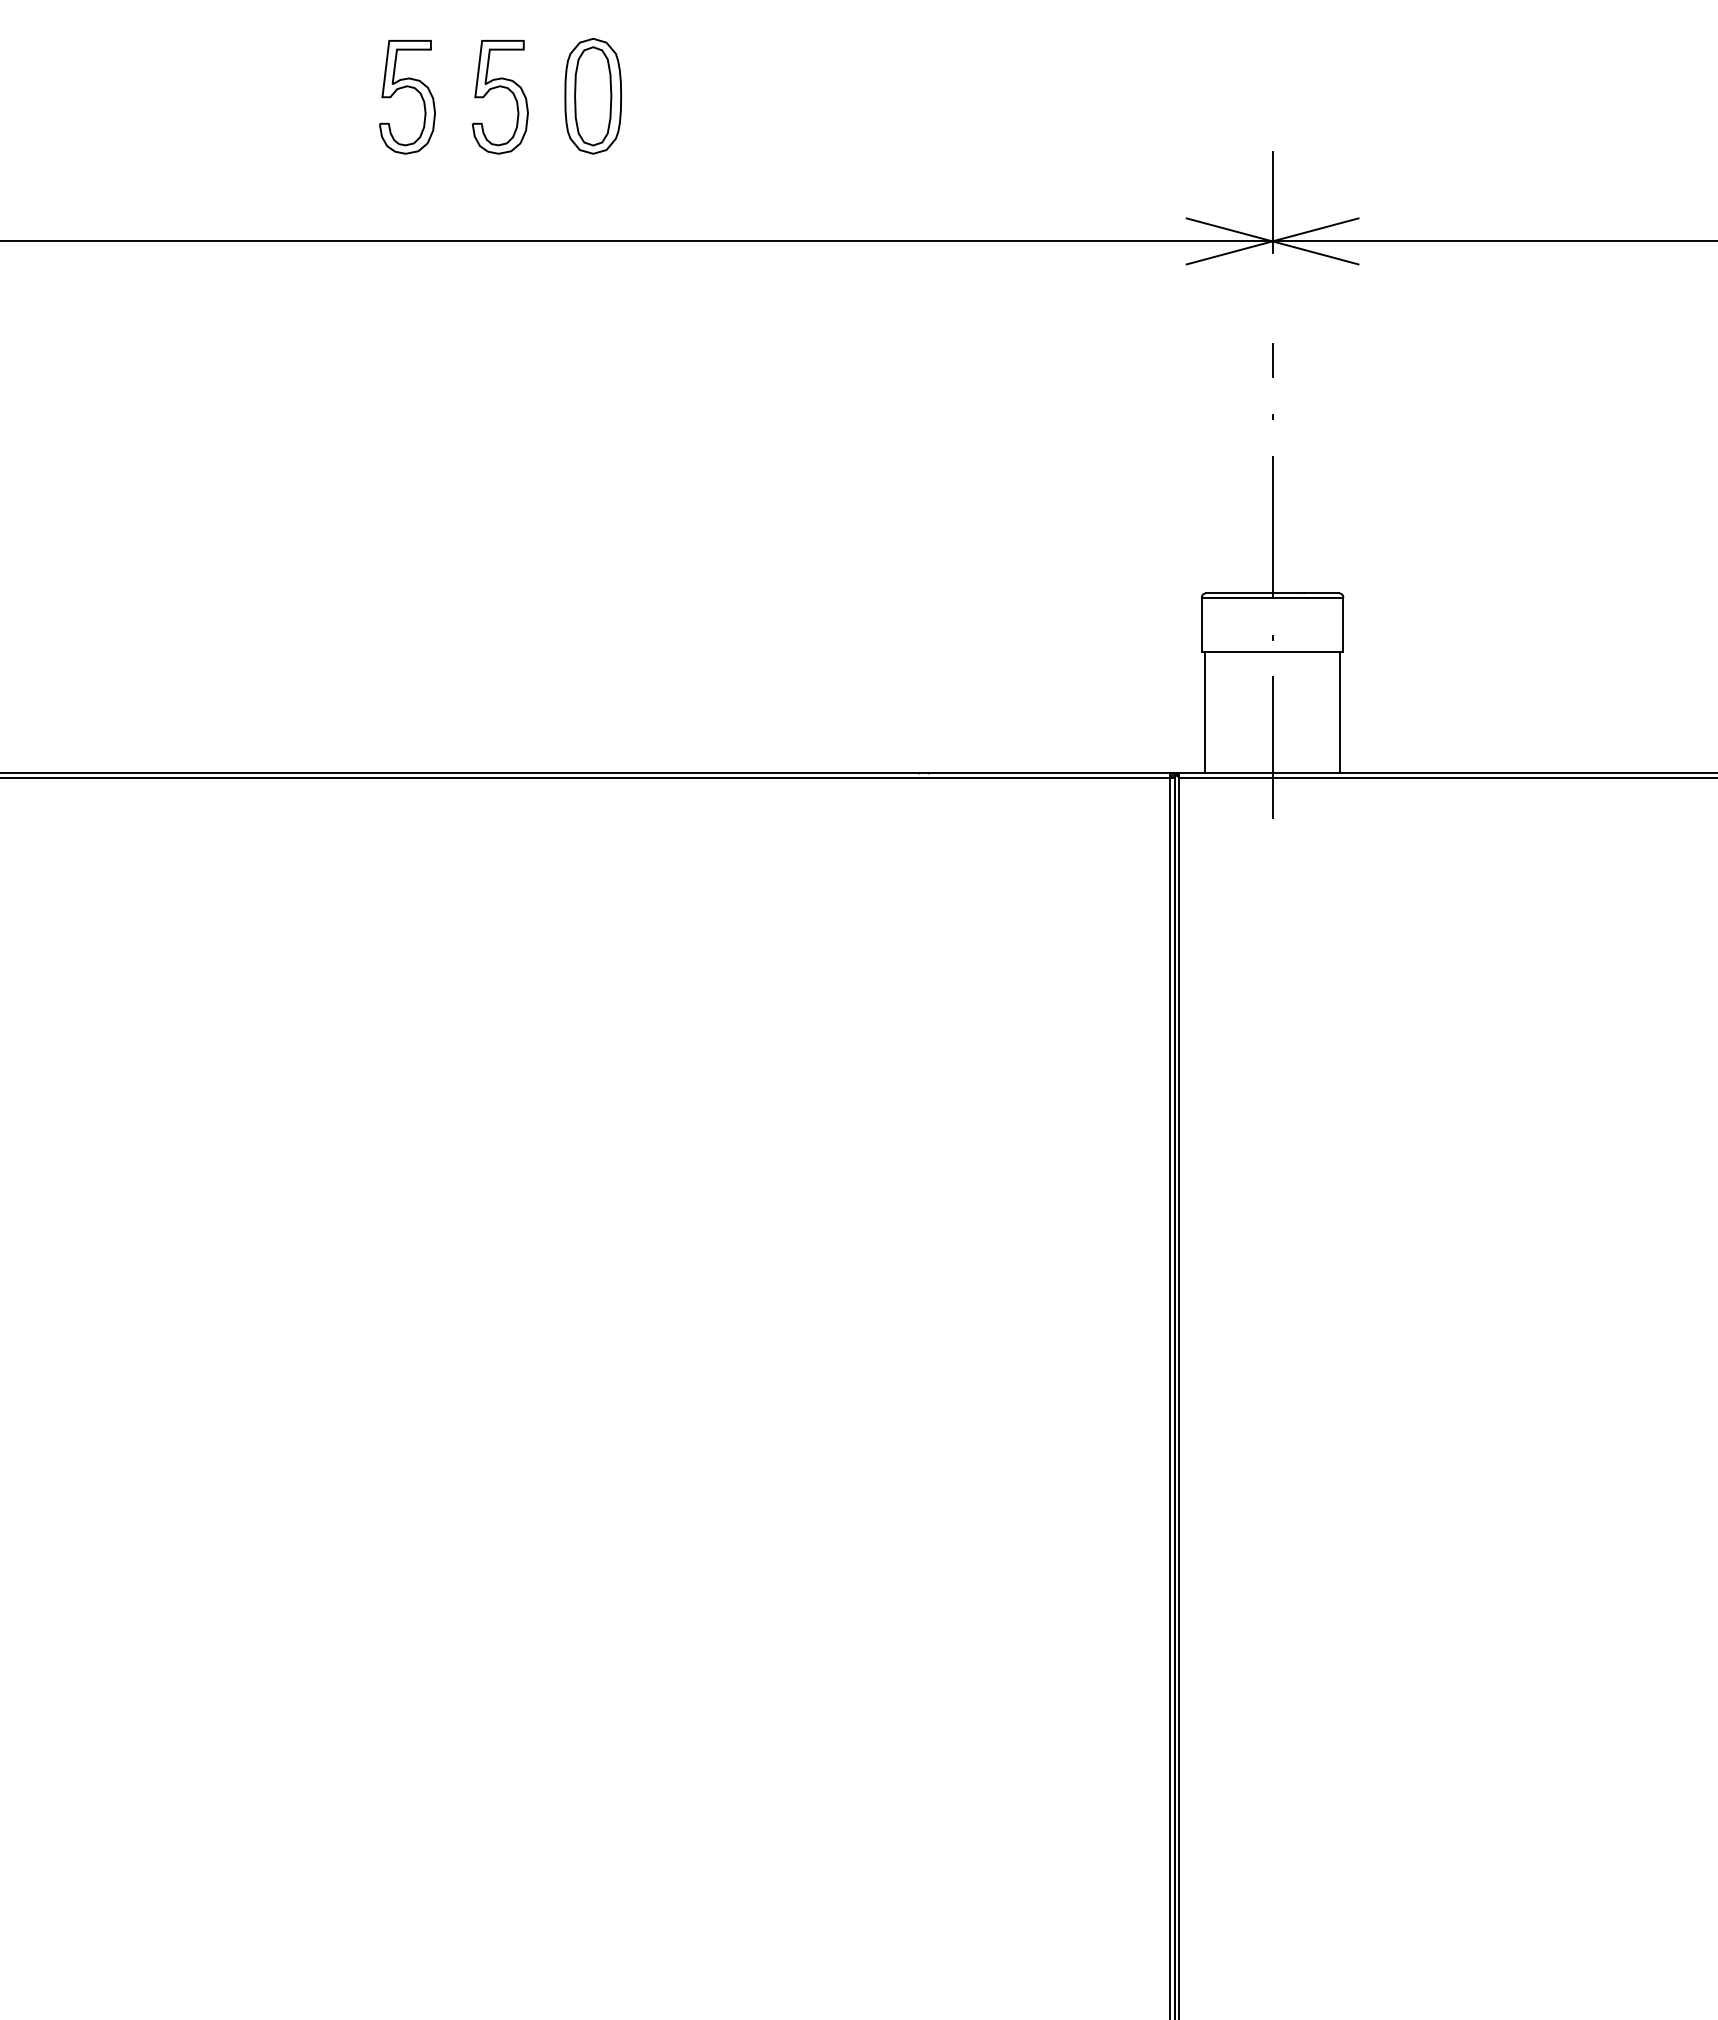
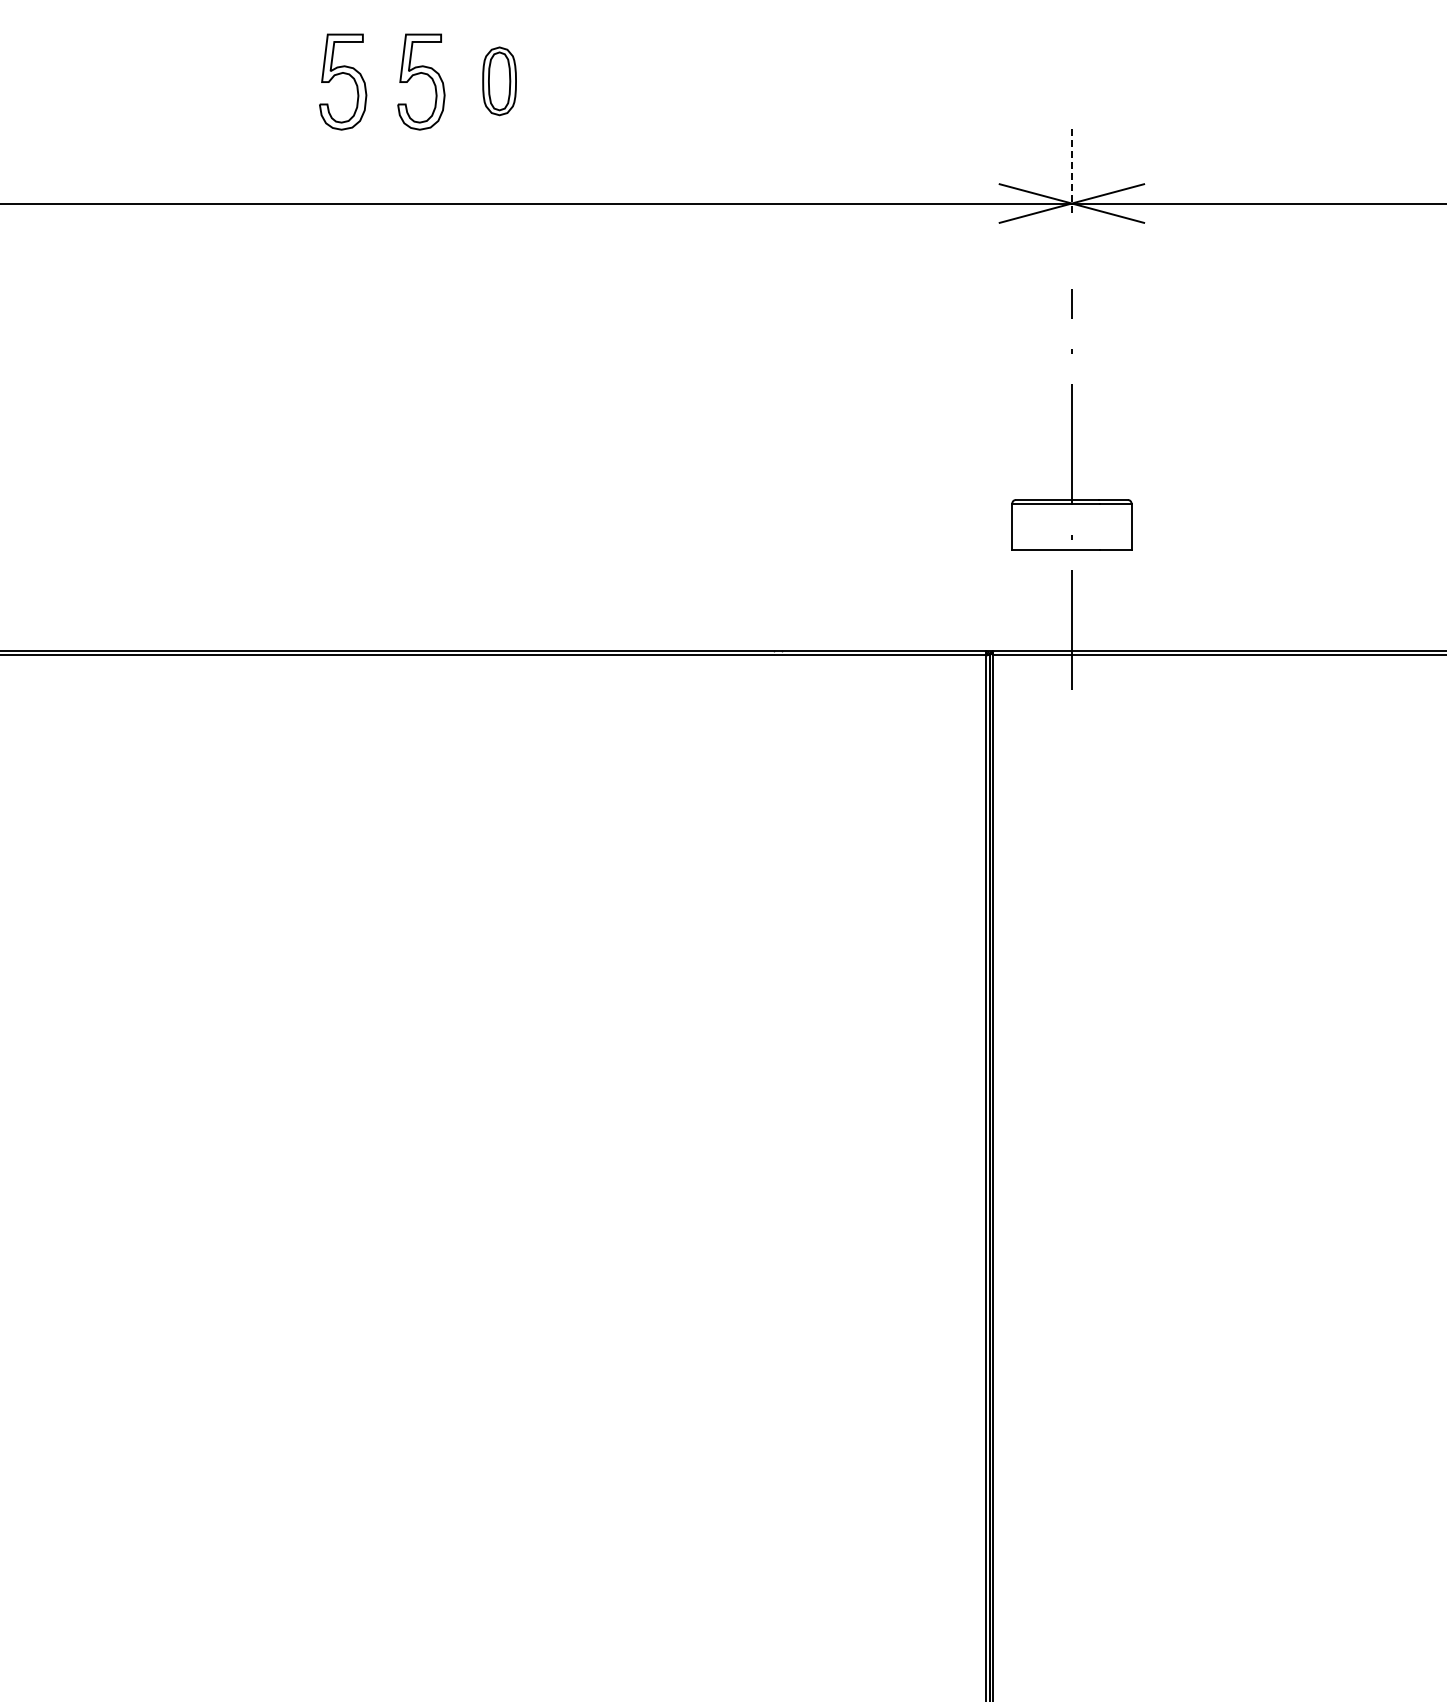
part: (593, 96) -> (499, 81), size x0.7
line: (1272, 202) -> (1071, 170), solid -> dashed
line: (1204, 712) -> (1014, 600), removed
line: (1340, 712) -> (1129, 600), removed

